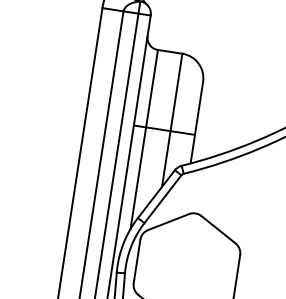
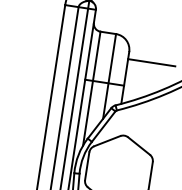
line: (238, 98) -> (151, 62), added

